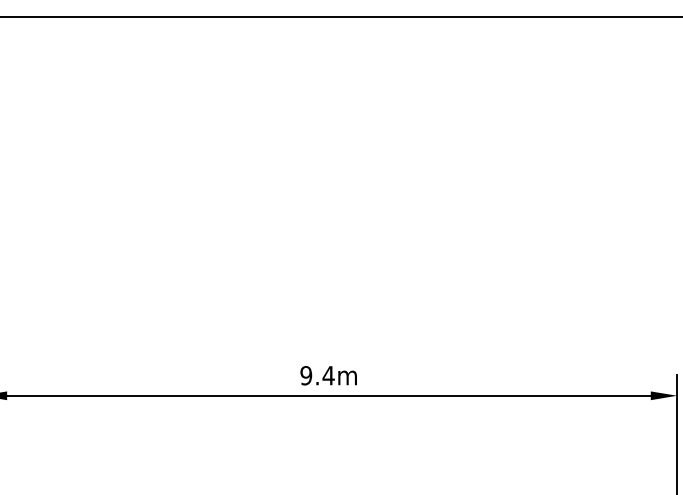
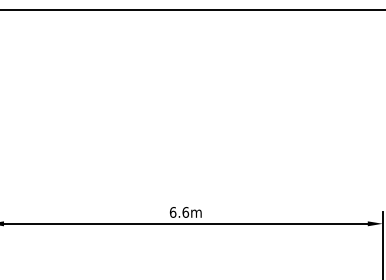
text: (315, 375) -> (178, 212), 9.4m -> 6.6m

